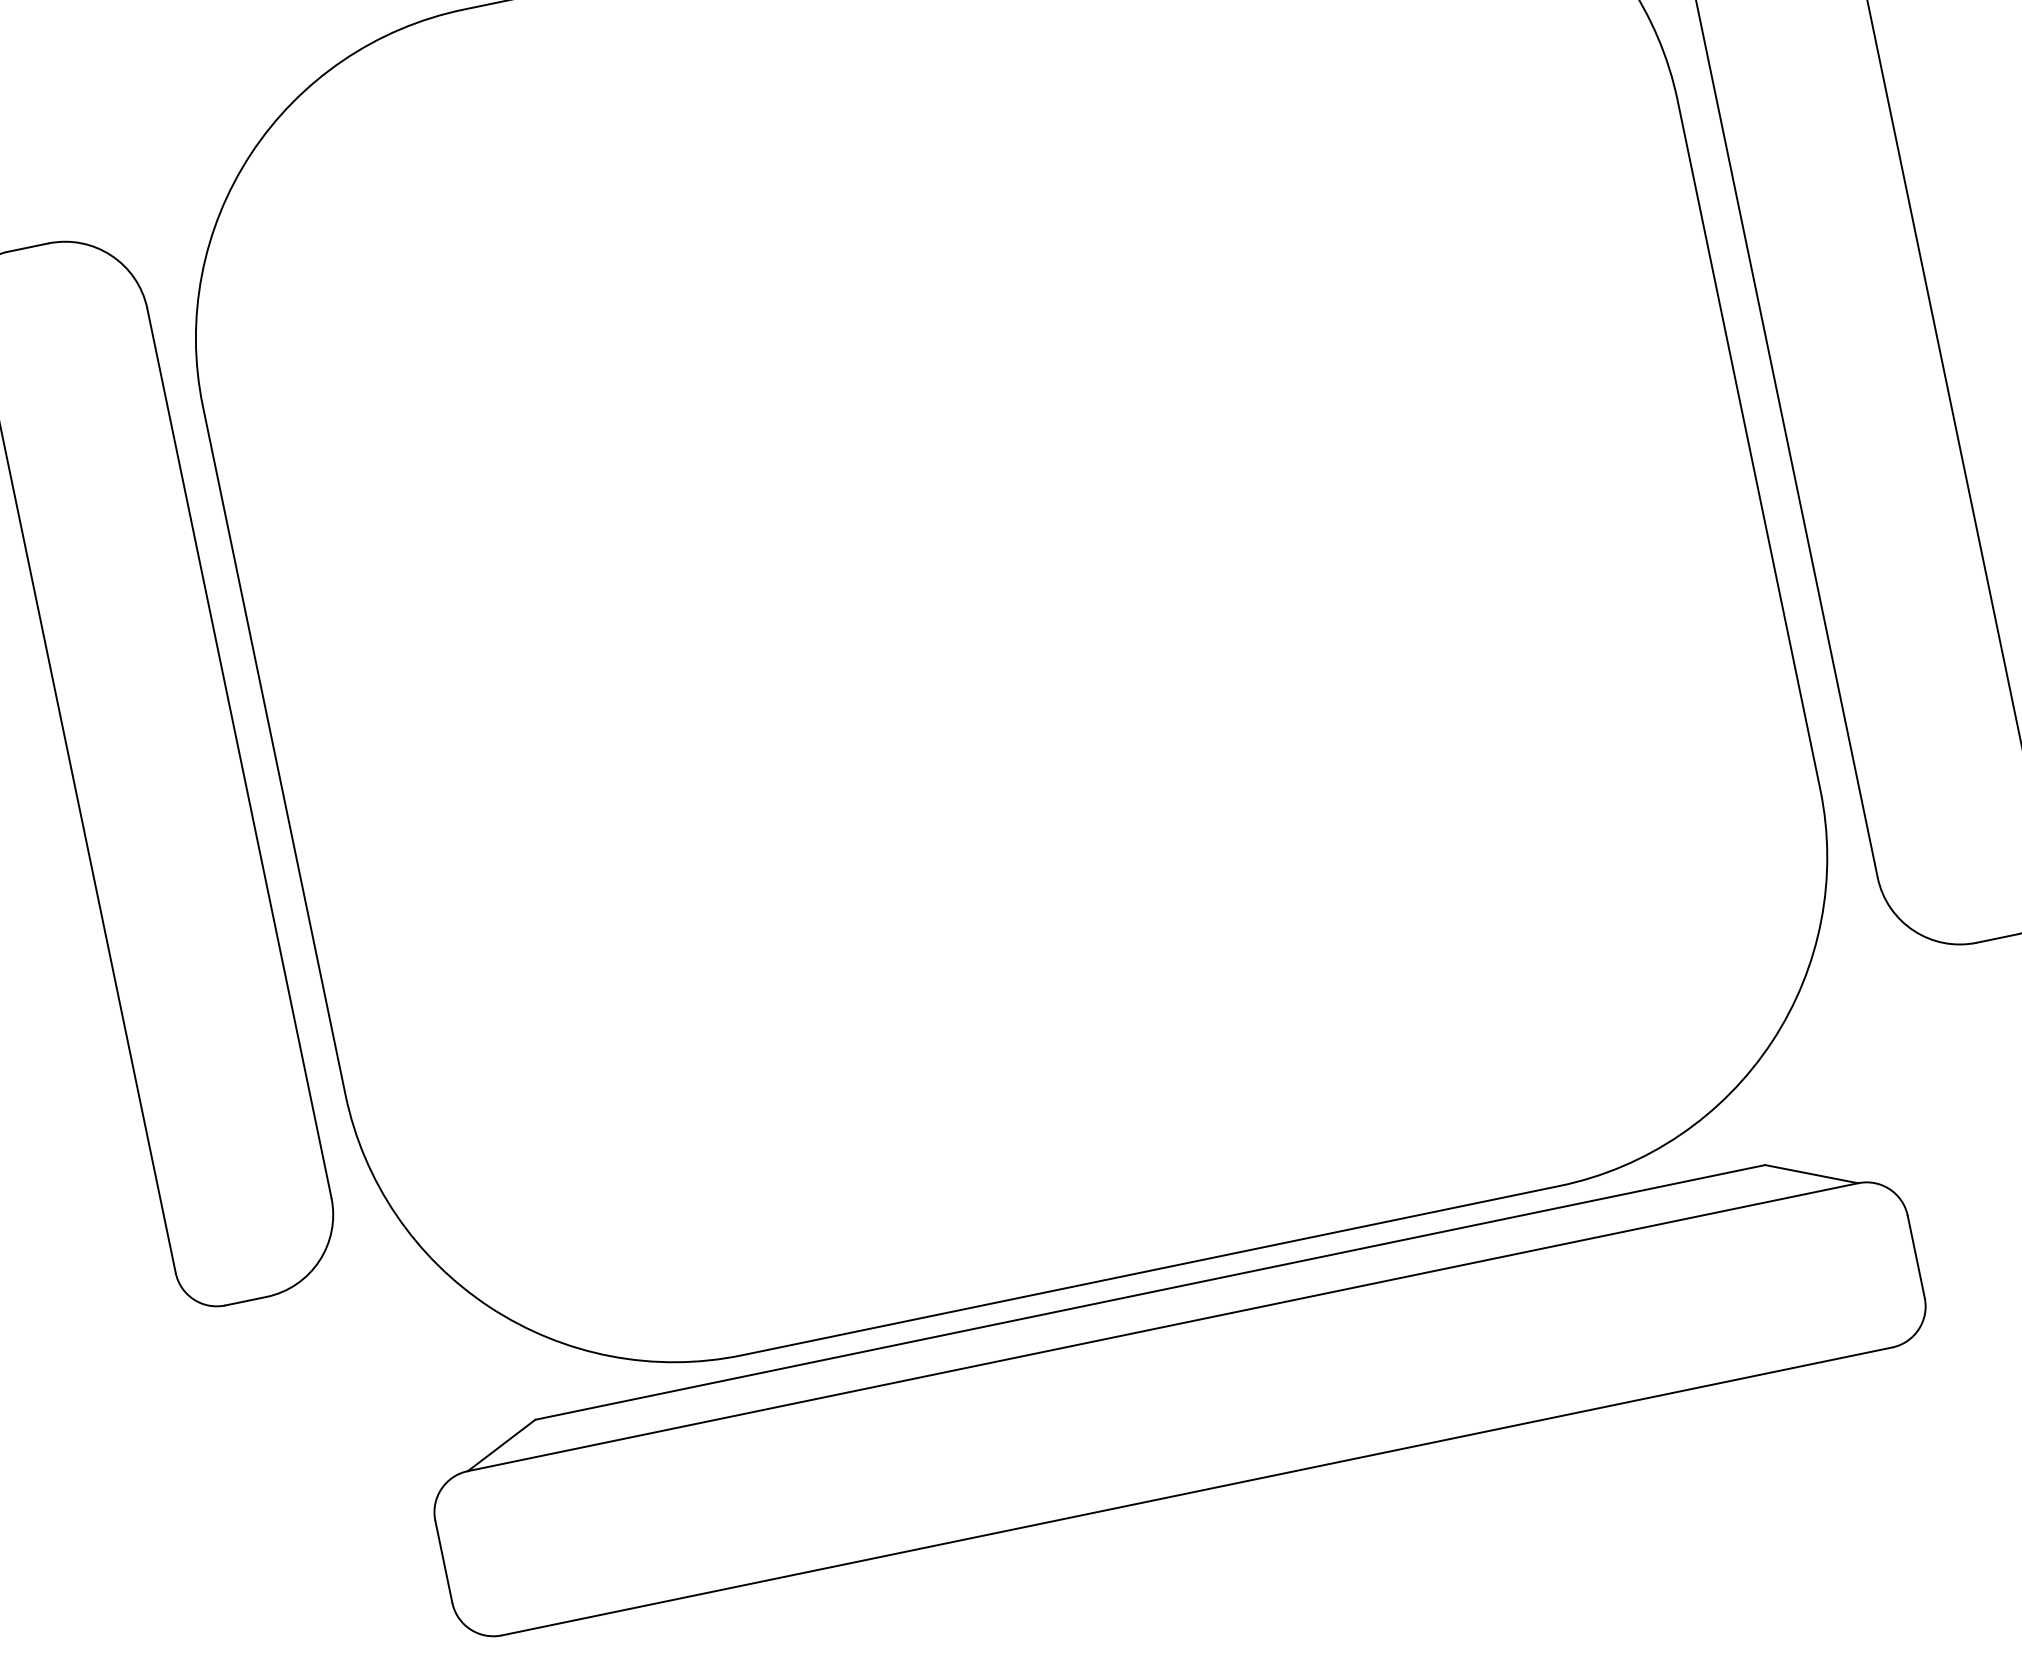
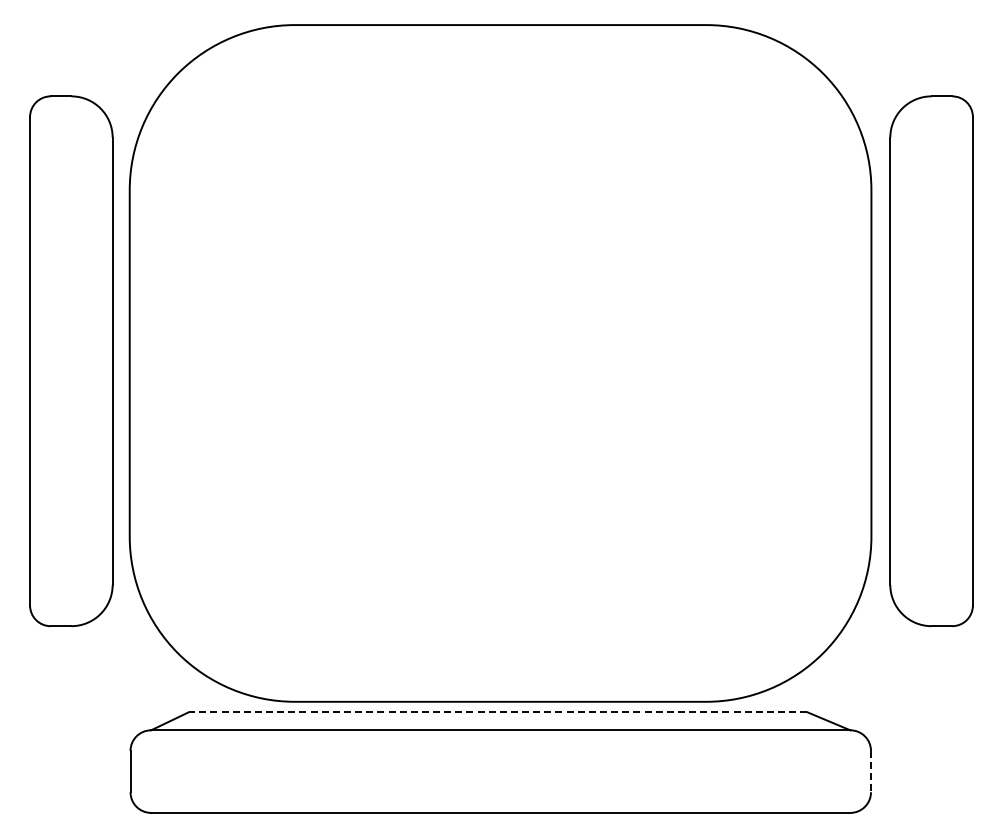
line: (1917, 1256) -> (871, 771), solid -> dashed
line: (1149, 1293) -> (497, 712), solid -> dashed

